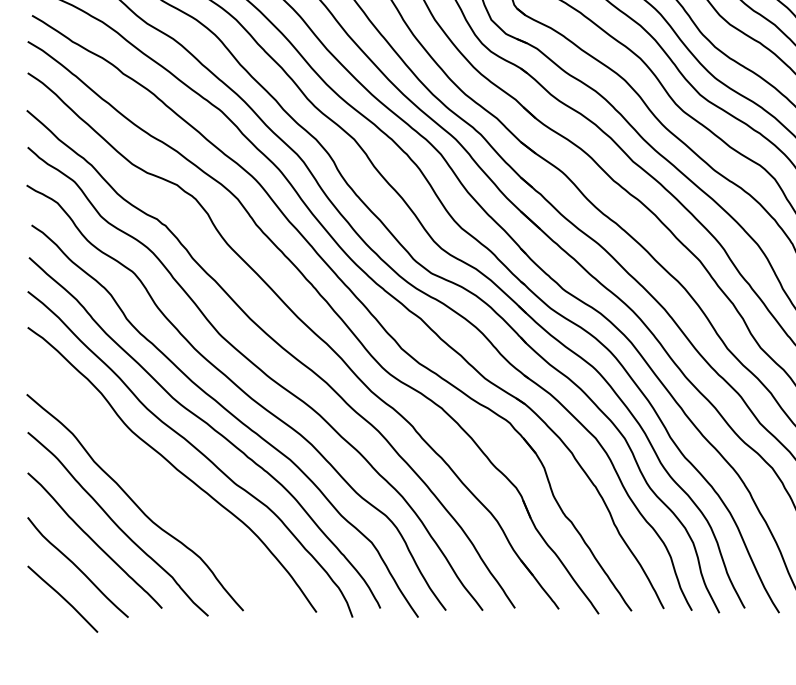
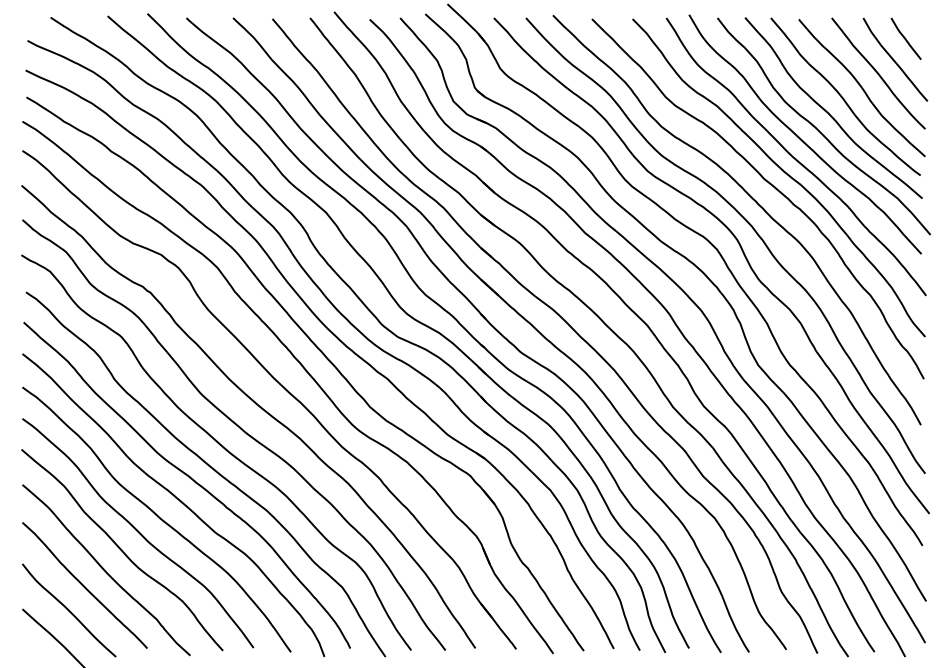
curve: (152, 484) -> (138, 533), added

